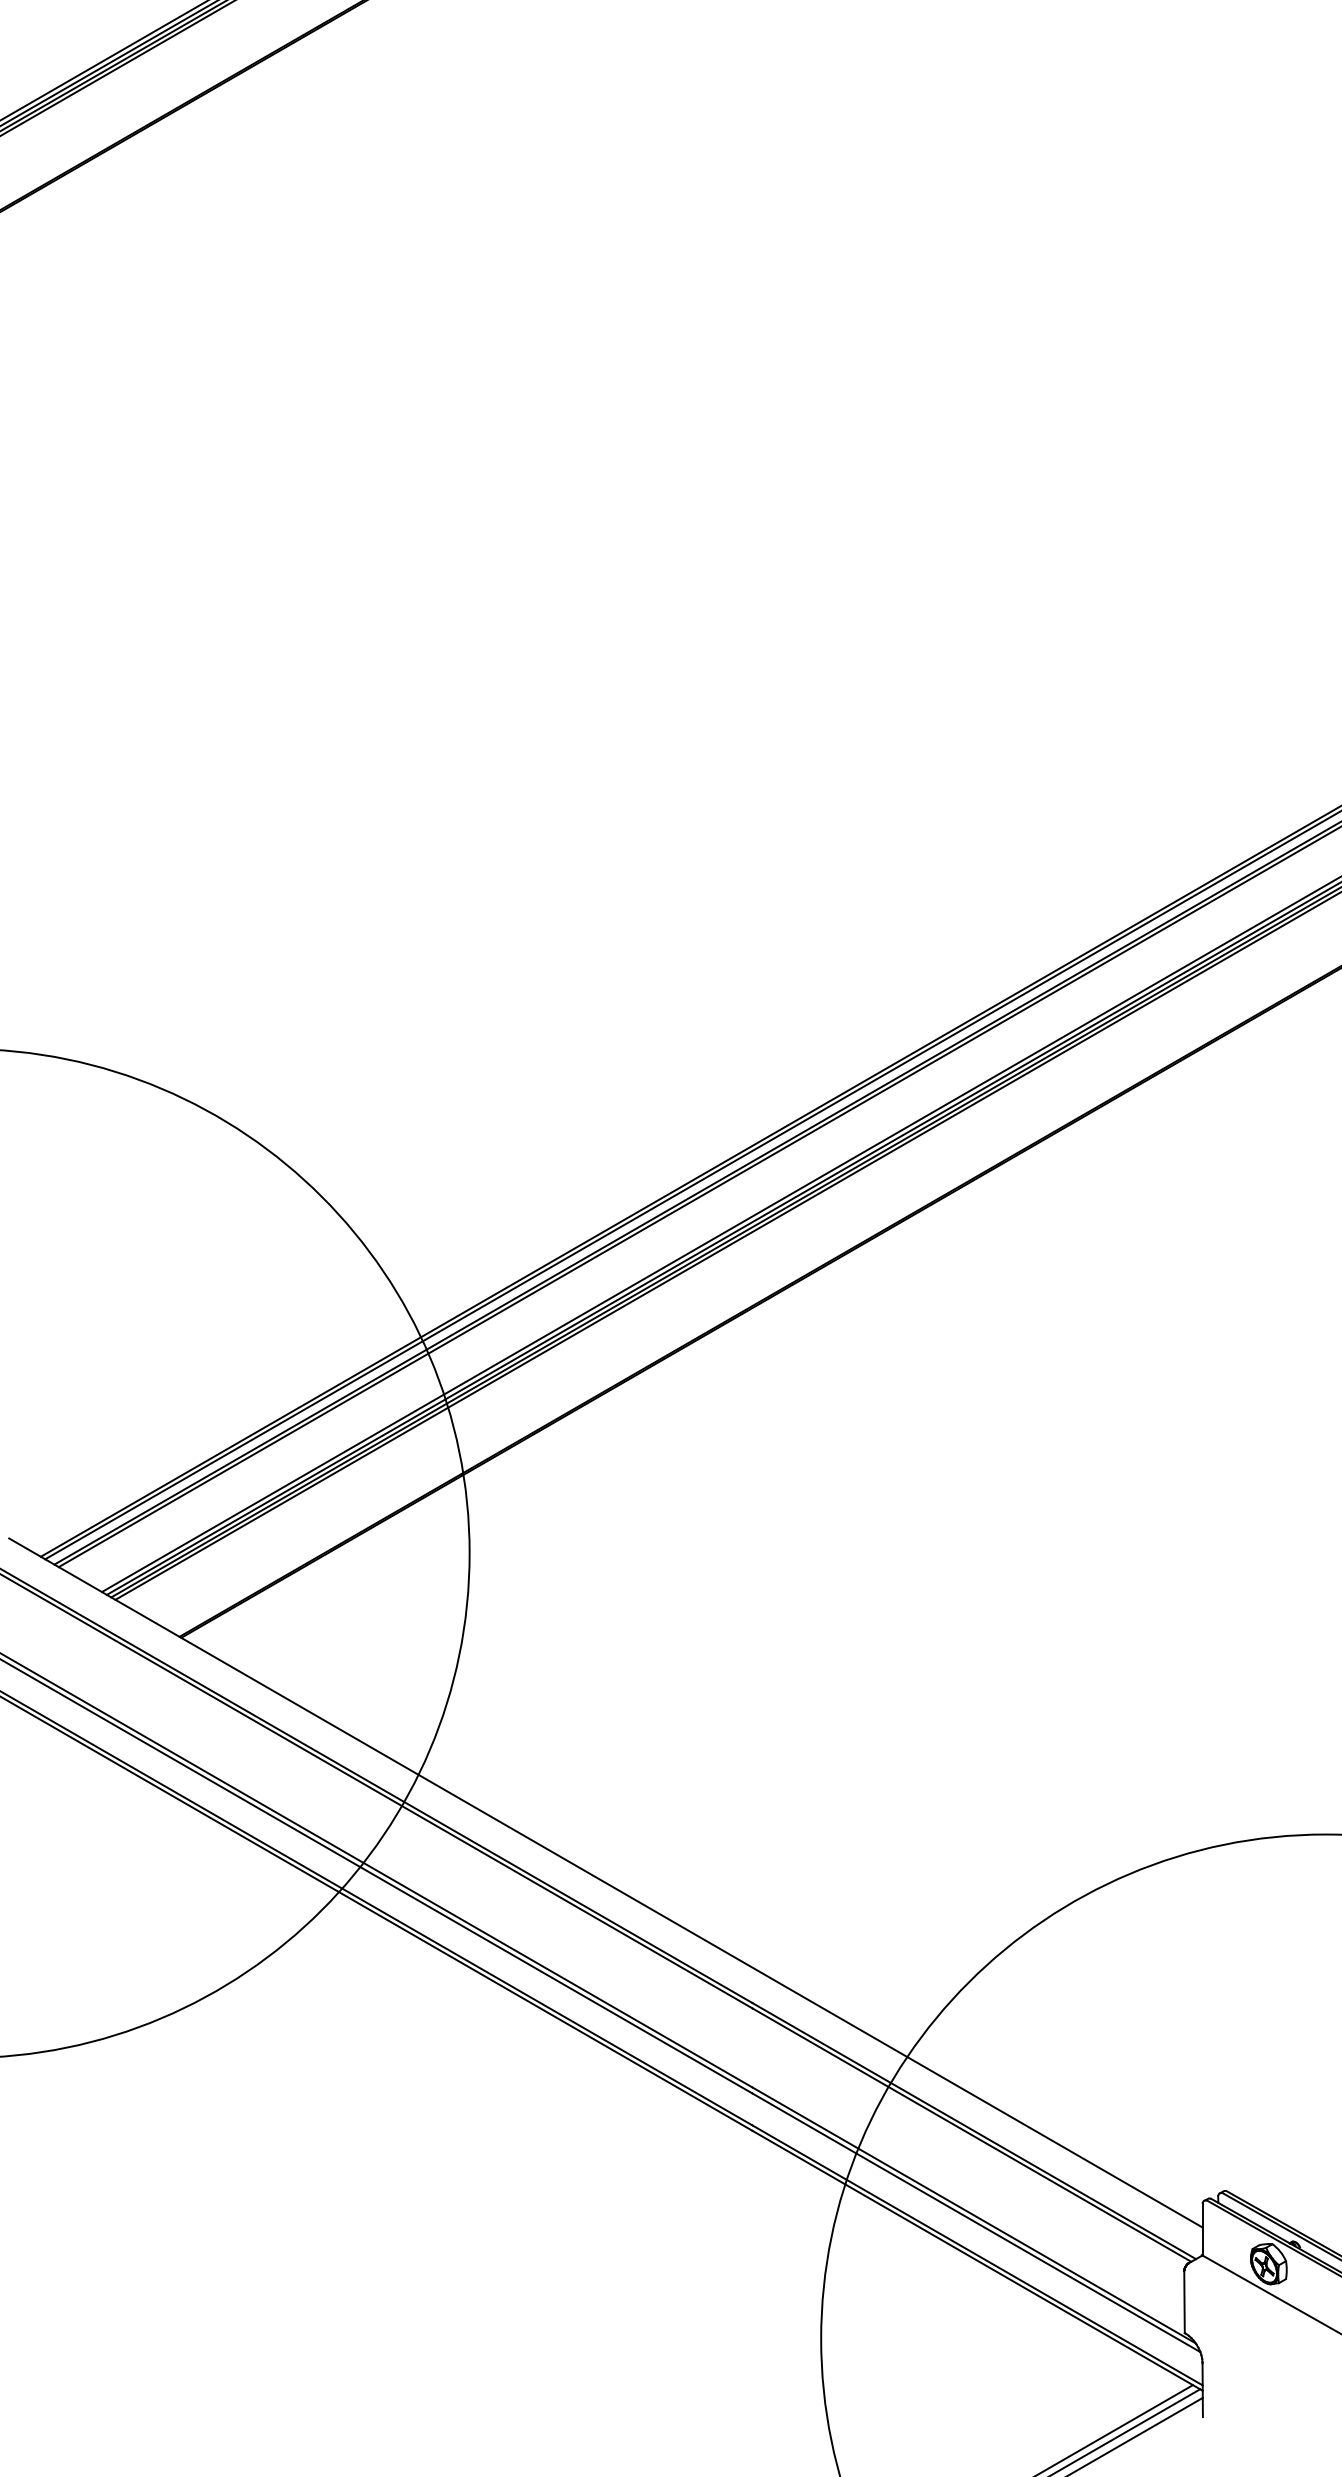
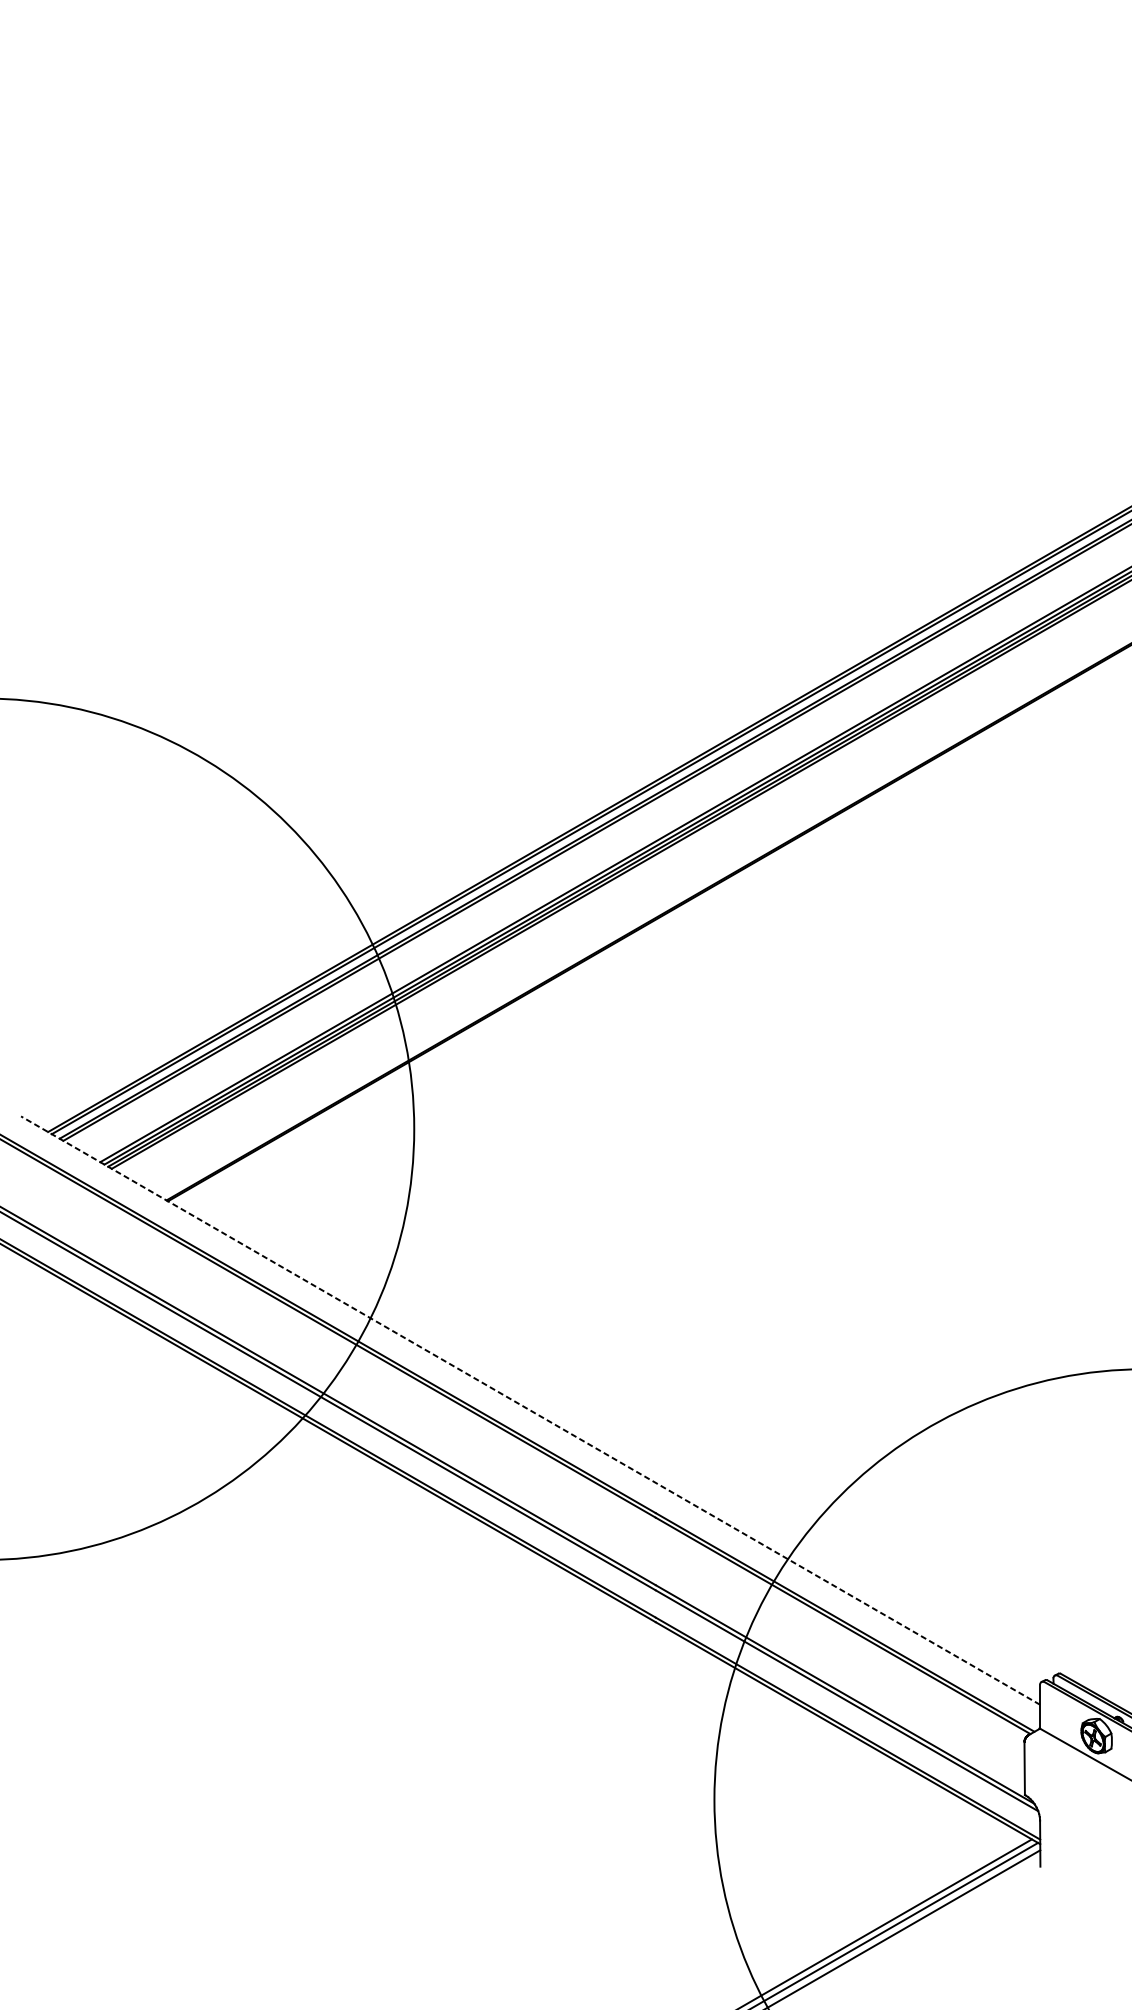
line: (605, 1882) -> (530, 1410), solid -> dashed

